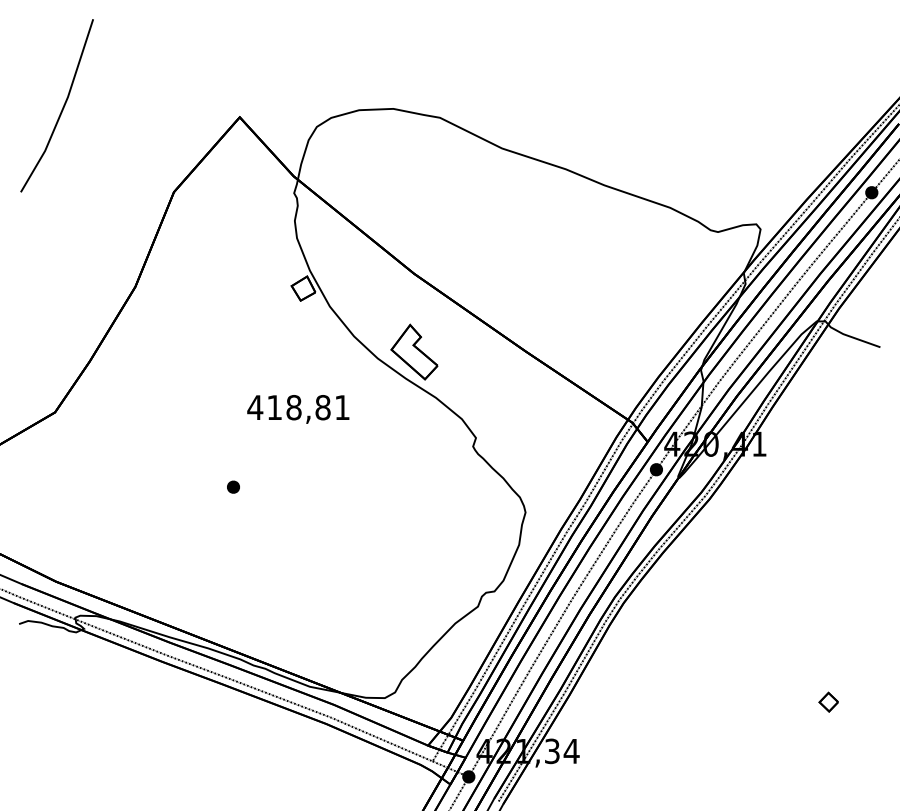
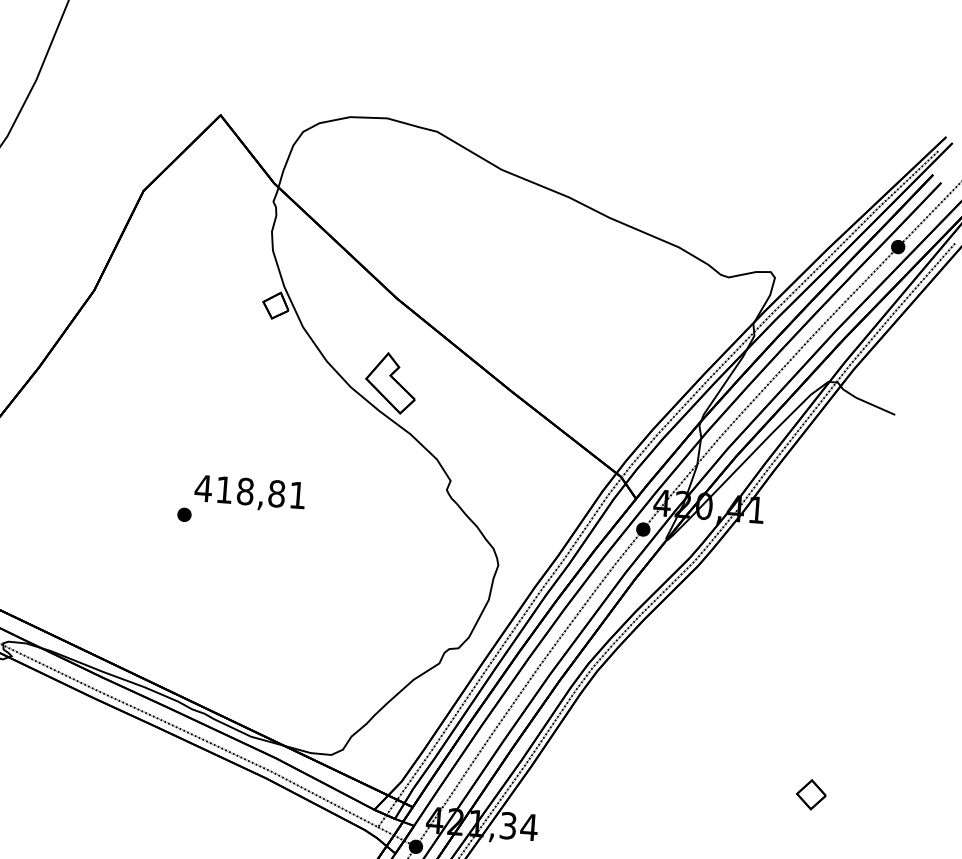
text: (298, 409) -> (250, 493), moved
part: (828, 701) -> (810, 793), size x1.43

